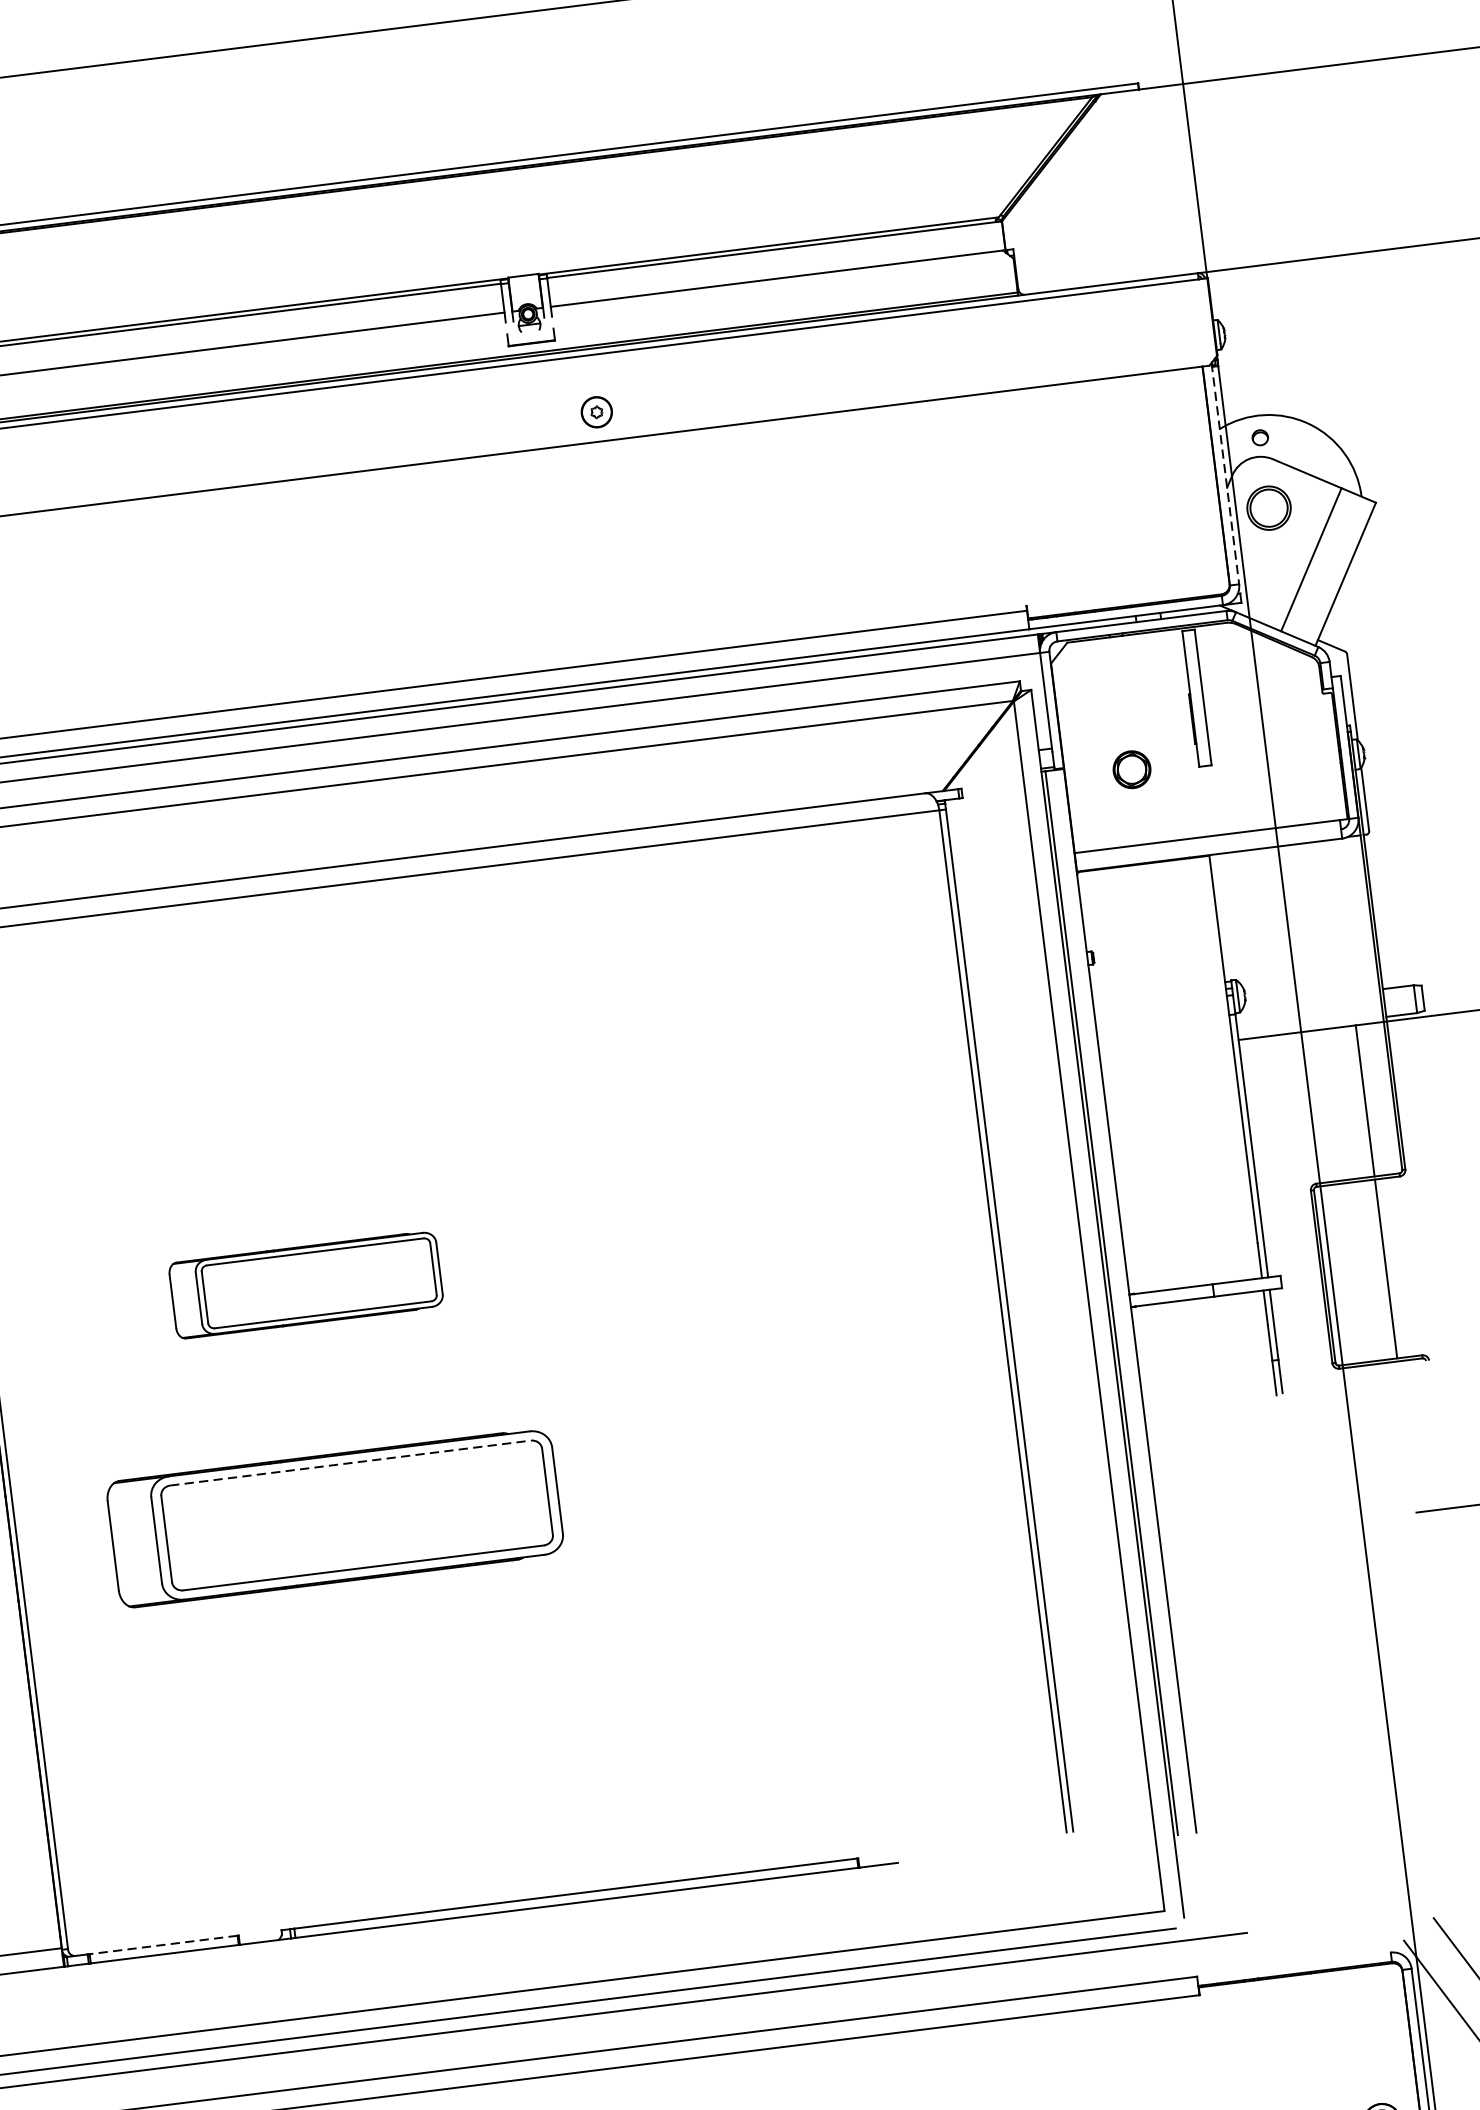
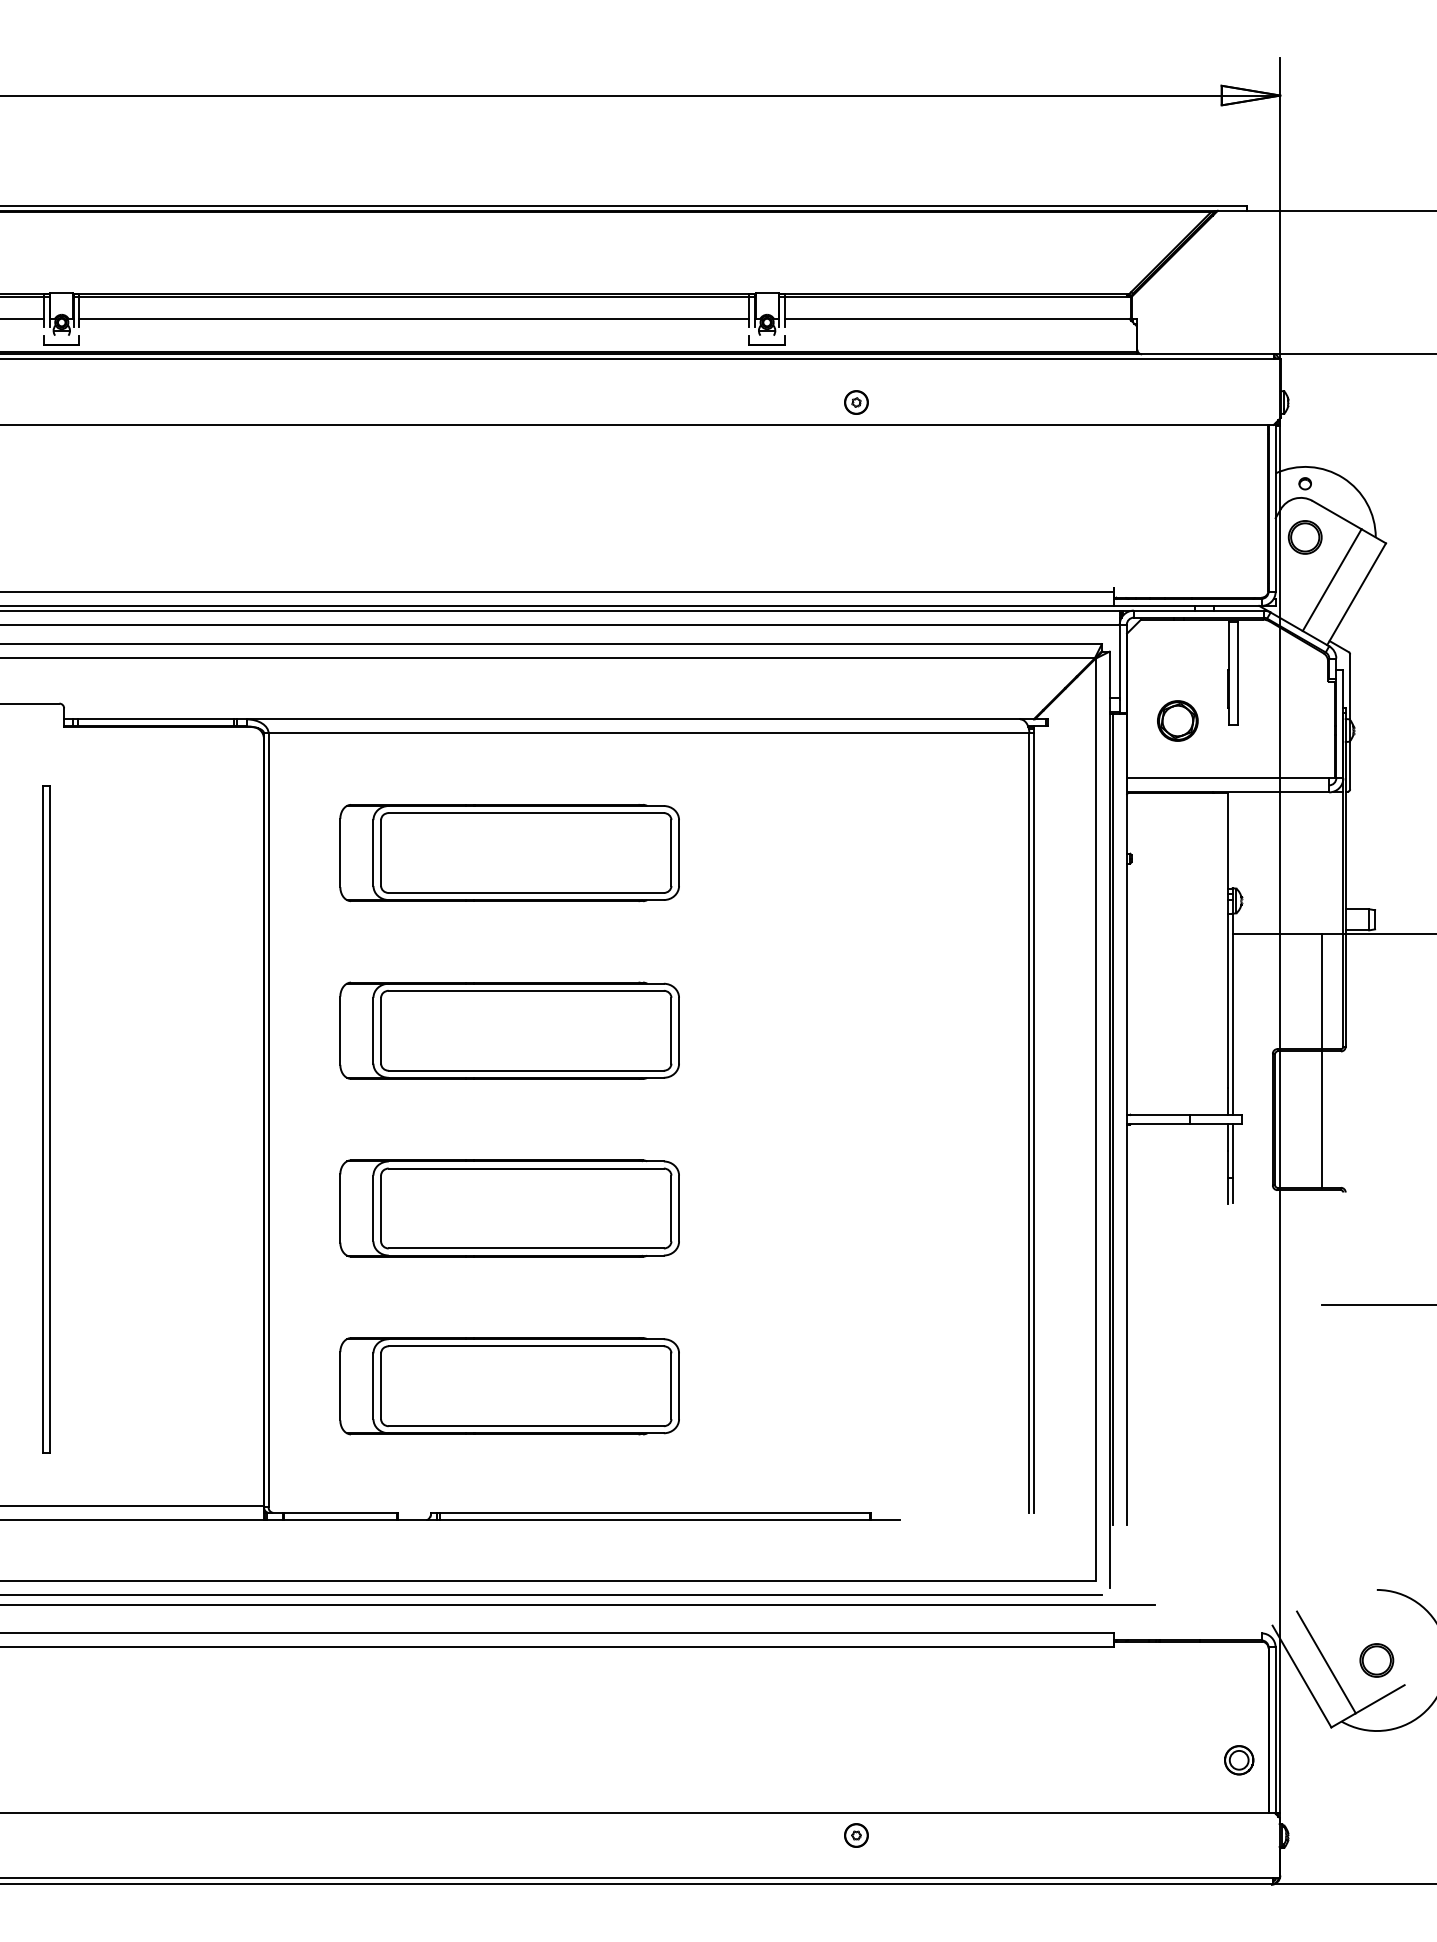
part: (596, 412) -> (856, 402), moved
line: (1225, 473) -> (1275, 507), dashed -> solid
part: (1131, 769) -> (1177, 720), size x1.43
part: (277, 1052) -> (509, 853), added
part: (306, 1284) -> (509, 1030), size x1.67
line: (350, 1463) -> (526, 1168), dashed -> solid
part: (364, 1751) -> (509, 1386), added
line: (163, 1944) -> (340, 1512), dashed -> solid

